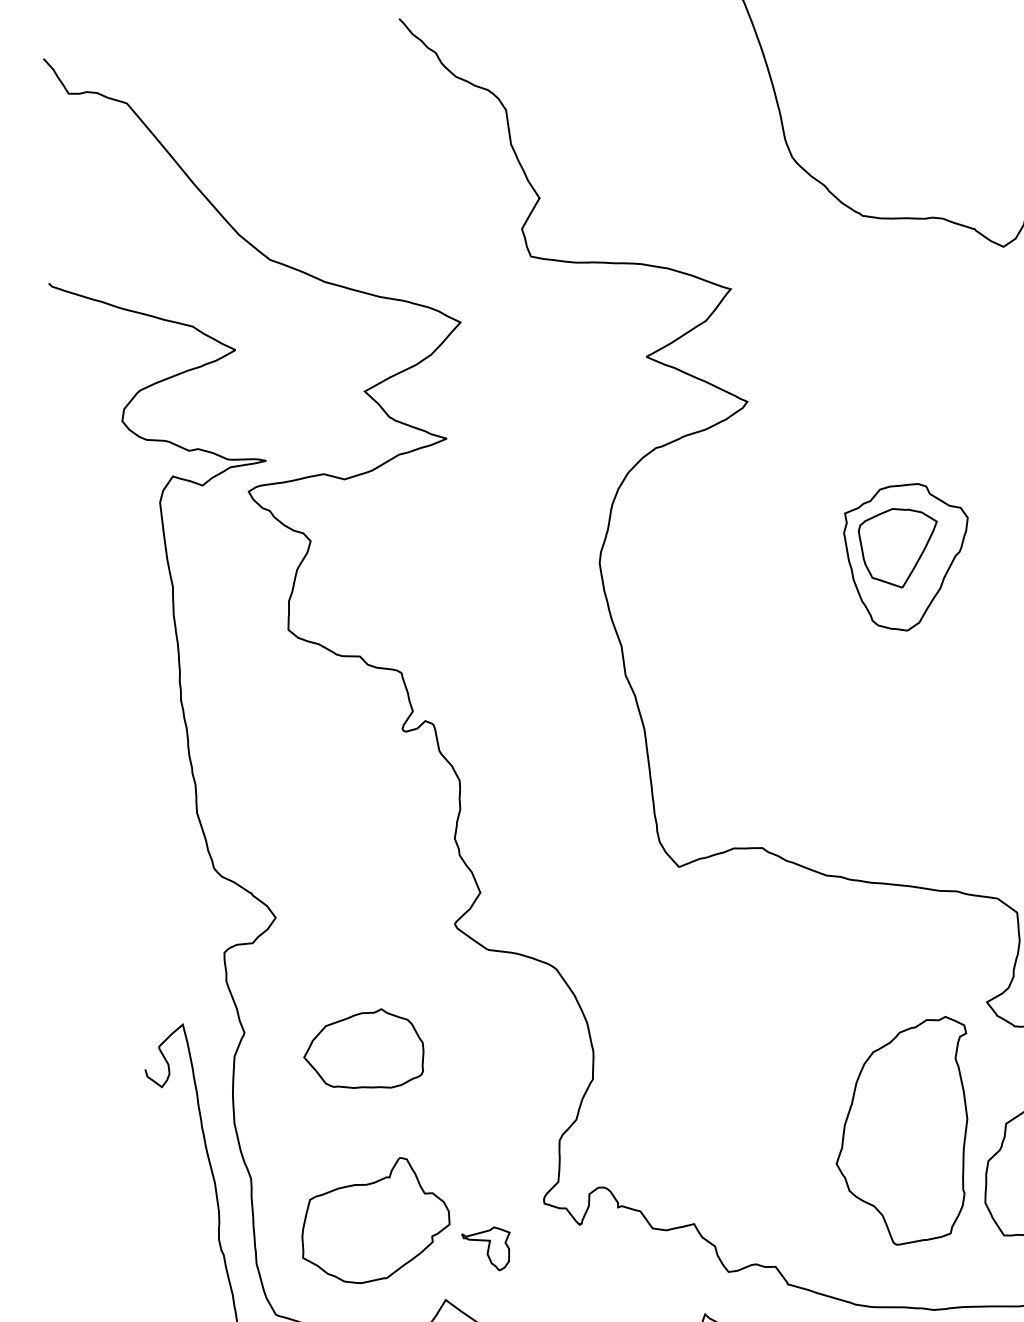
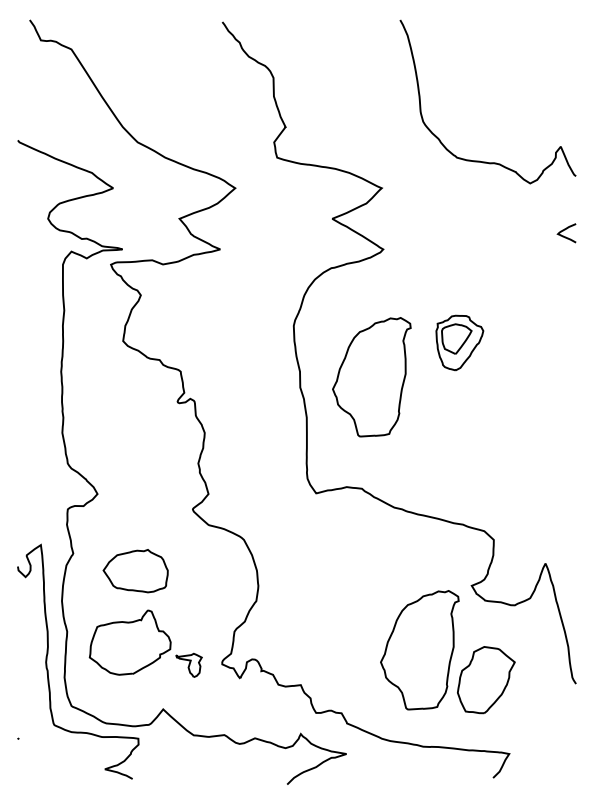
part: (909, 556) -> (459, 342), size x0.7
part: (754, 640) -> (371, 377), added
part: (402, 1219) -> (145, 643), moved

